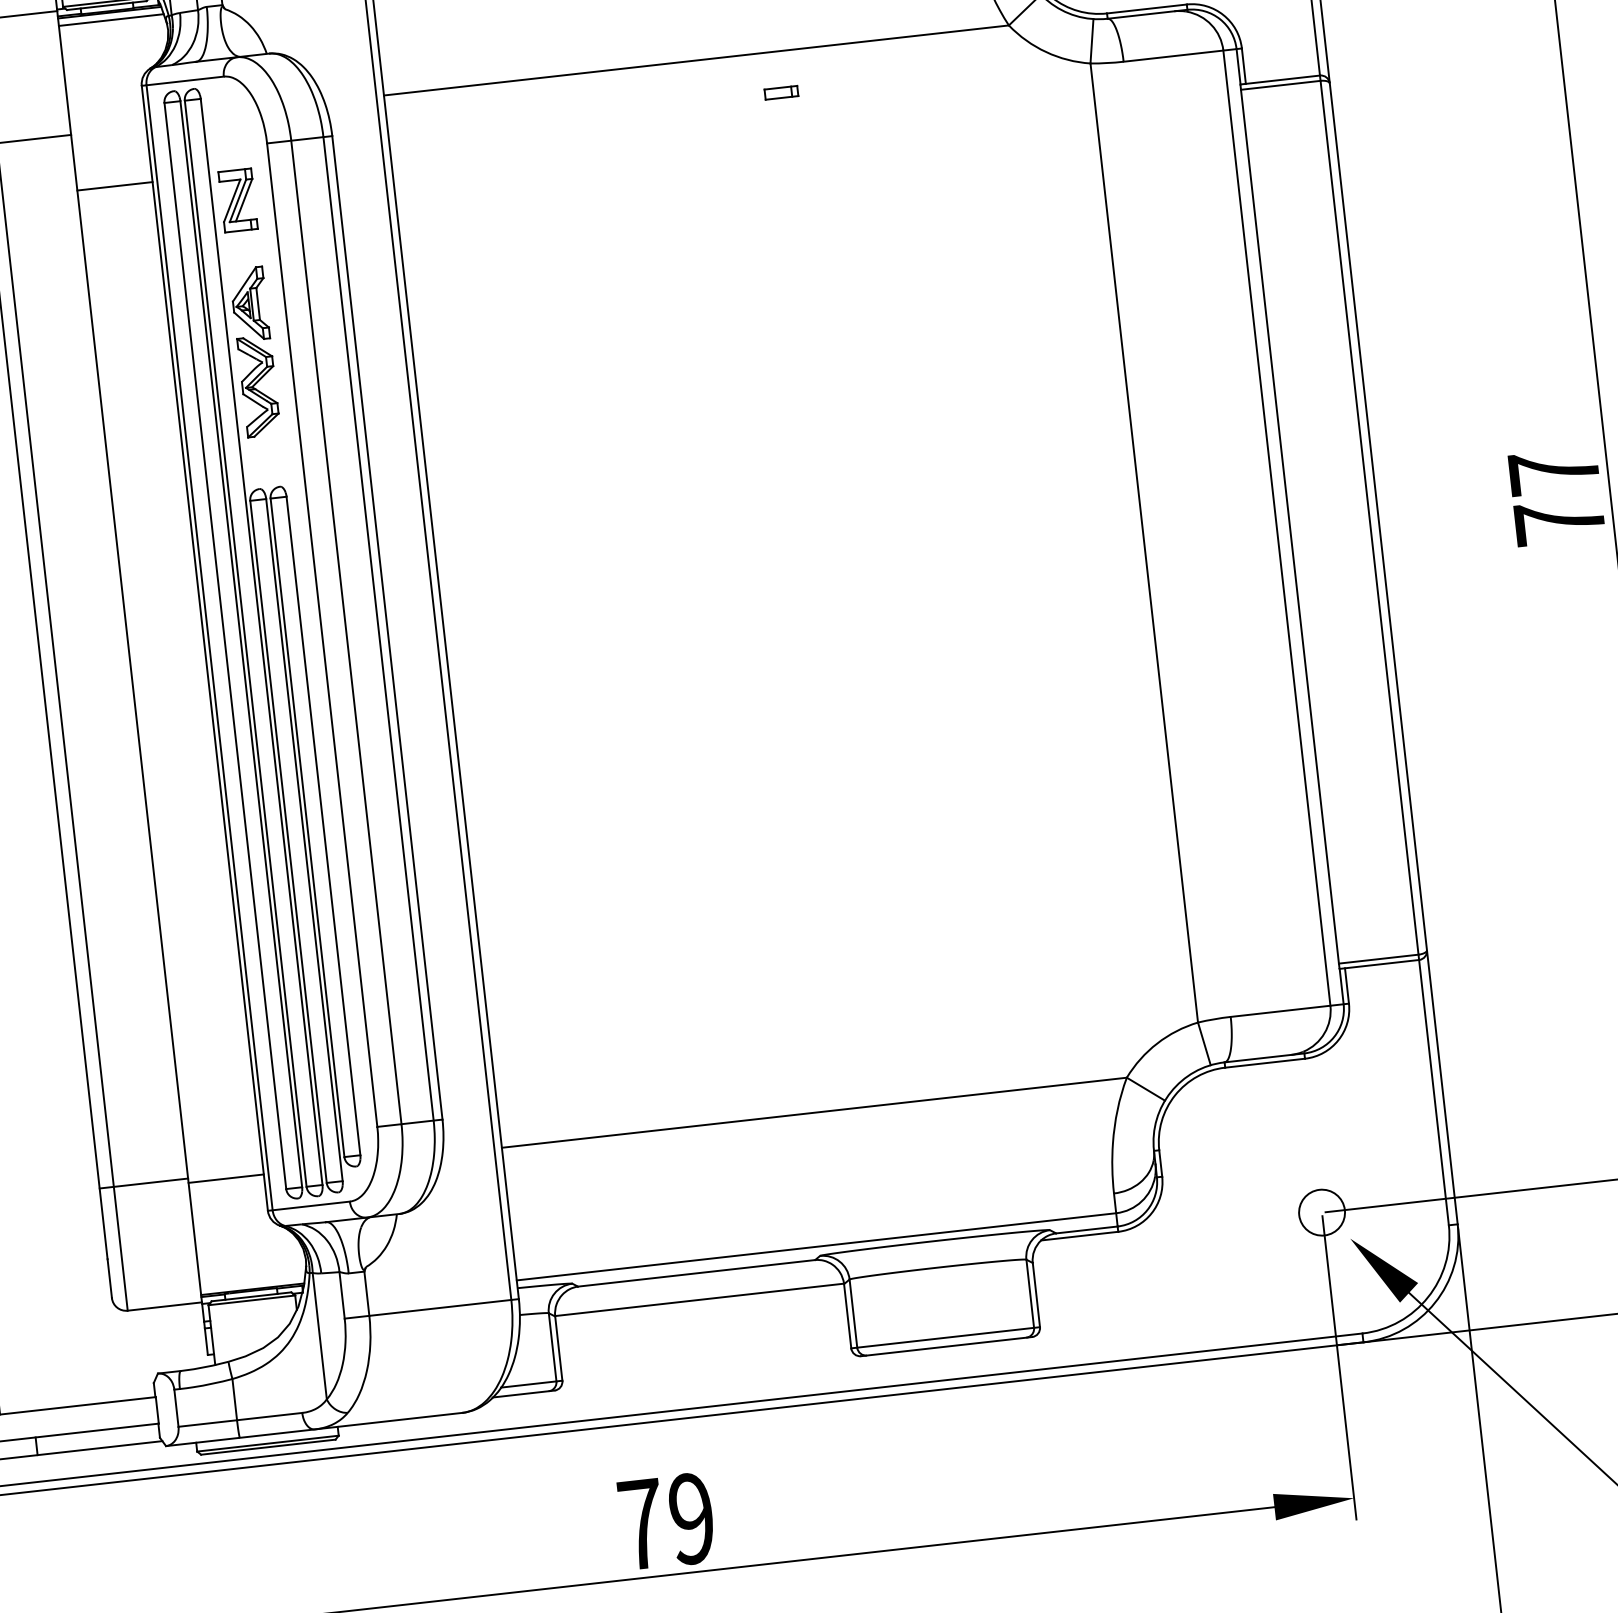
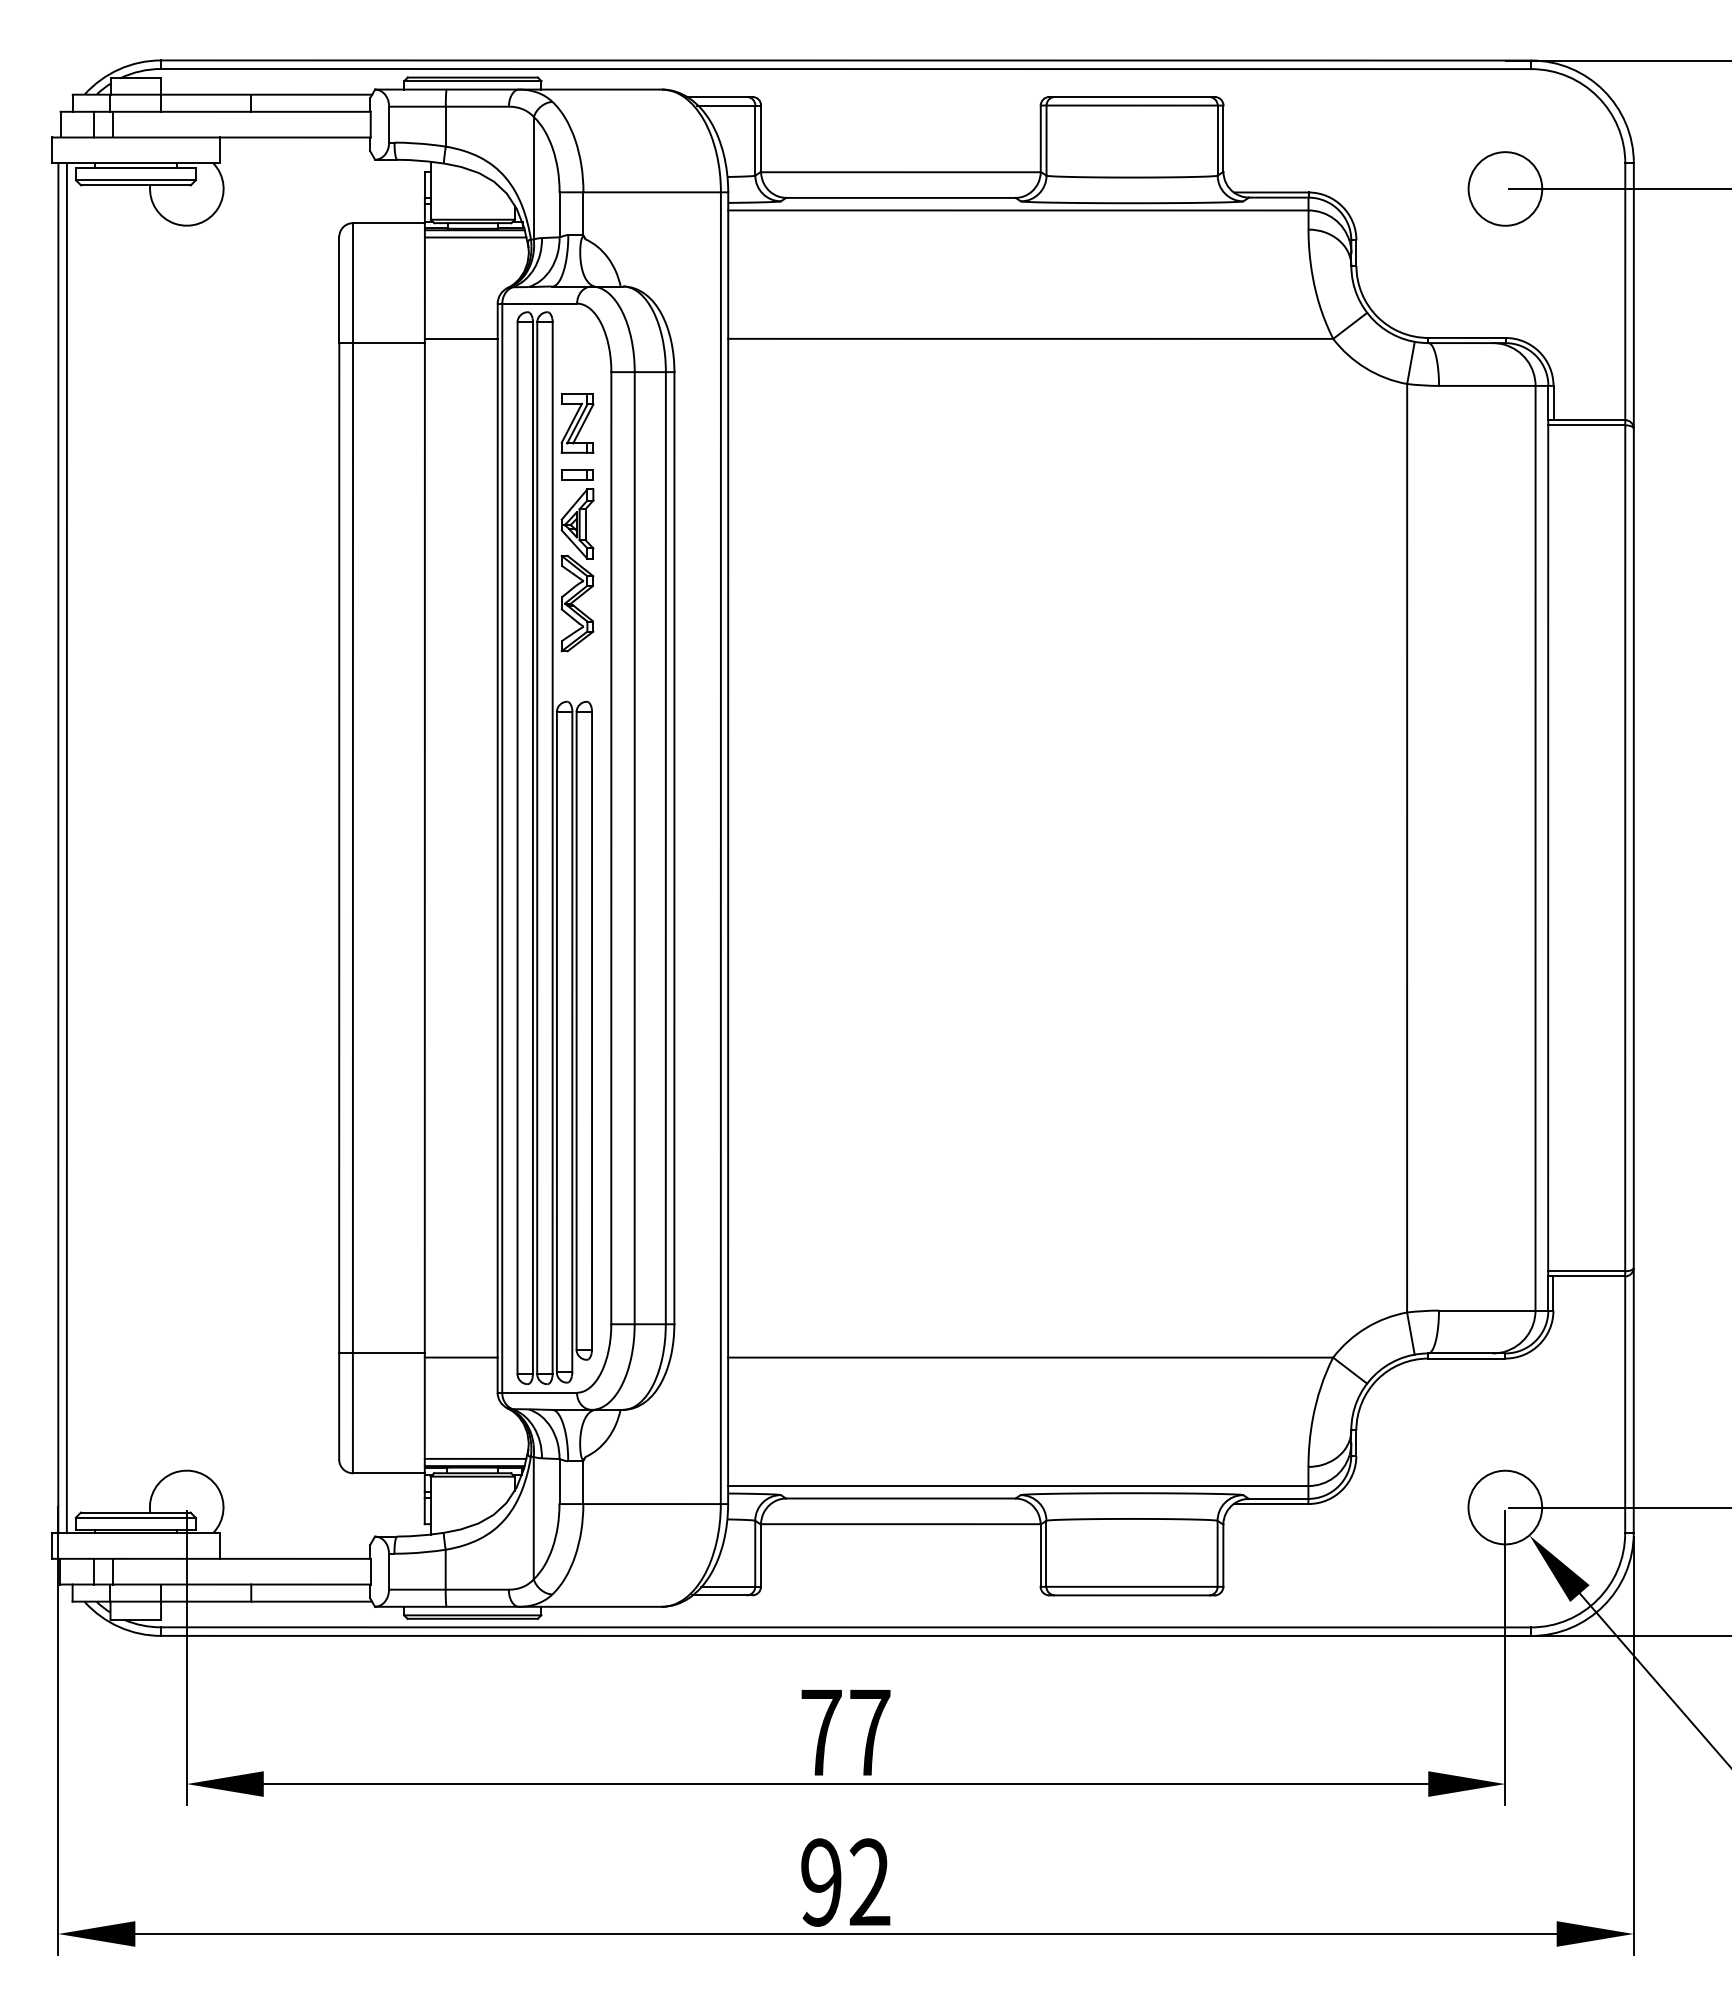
part: (781, 92) -> (577, 474), moved
line: (114, 186) -> (460, 338), moved
circle: (1322, 1212) -> (1505, 1507), size x1.67
line: (252, 1281) -> (475, 1458), added
text: (691, 1518) -> (869, 1732), 79 -> 77

